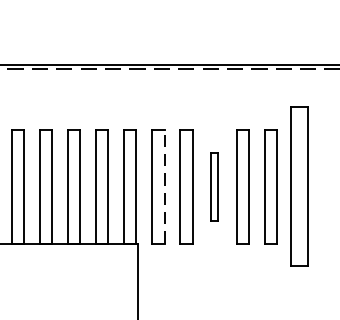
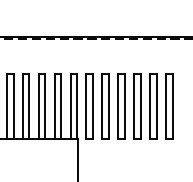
line: (164, 185) -> (93, 105), dashed -> solid
part: (214, 187) -> (121, 106), size x1.67
part: (298, 187) -> (169, 106), size x0.71

